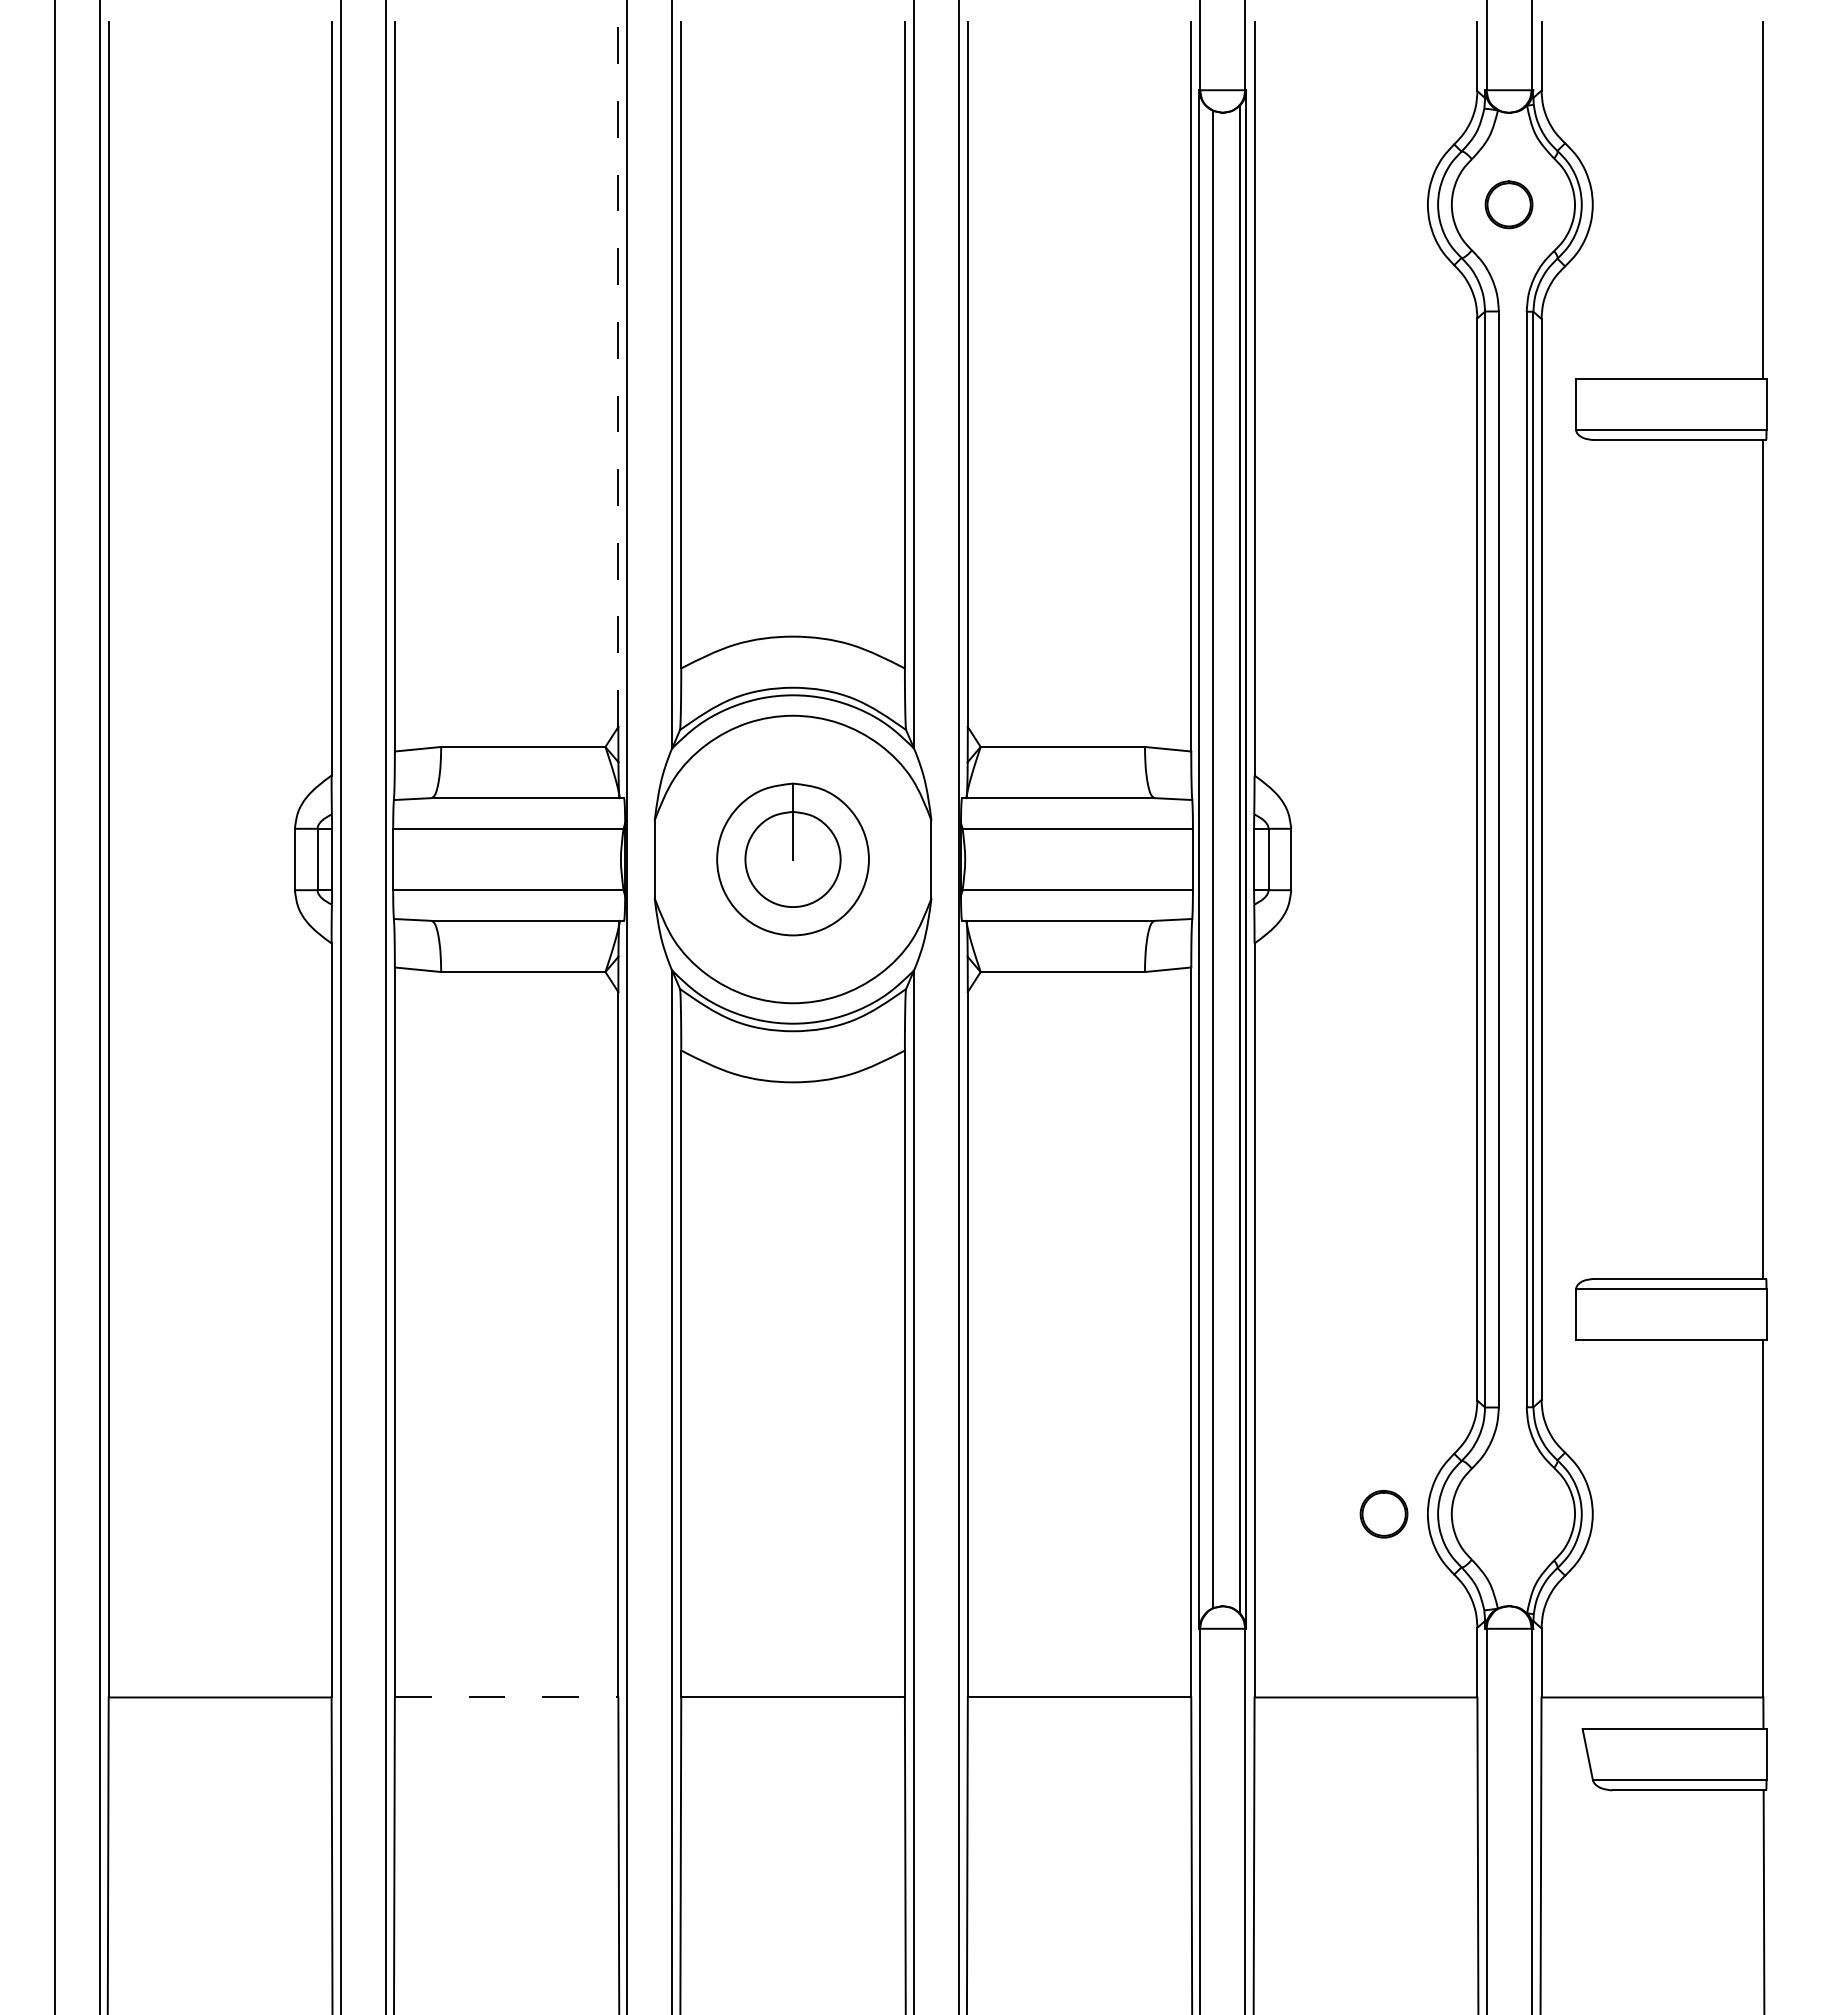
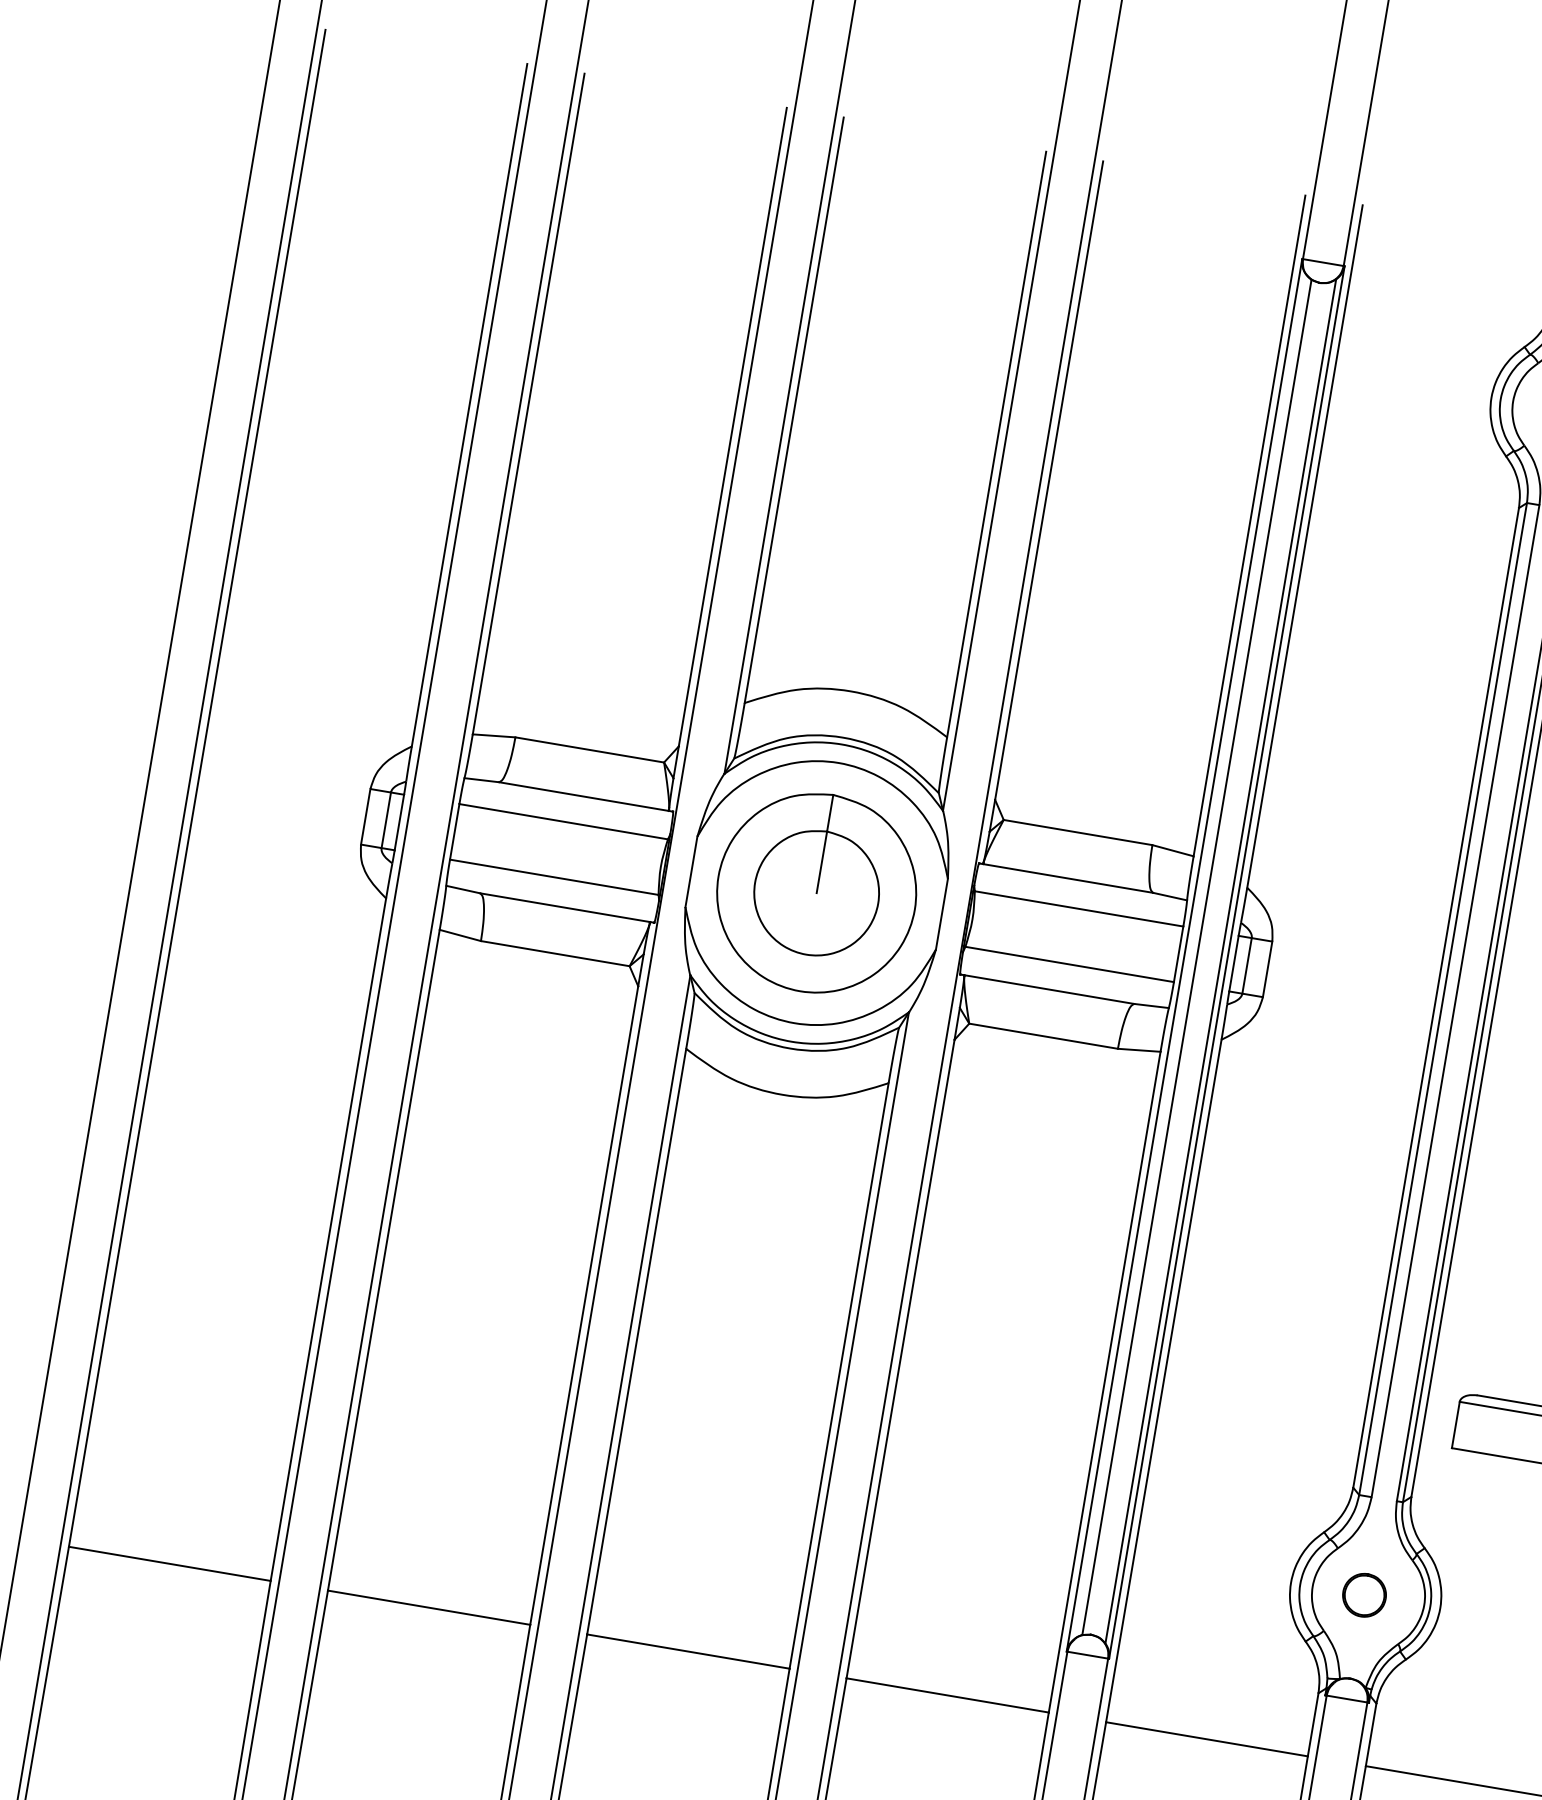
line: (618, 374) -> (732, 427), dashed -> solid
part: (792, 859) -> (816, 893), size x1.43
part: (1383, 1513) -> (1364, 1594), moved
line: (506, 1697) -> (429, 1607), dashed -> solid

